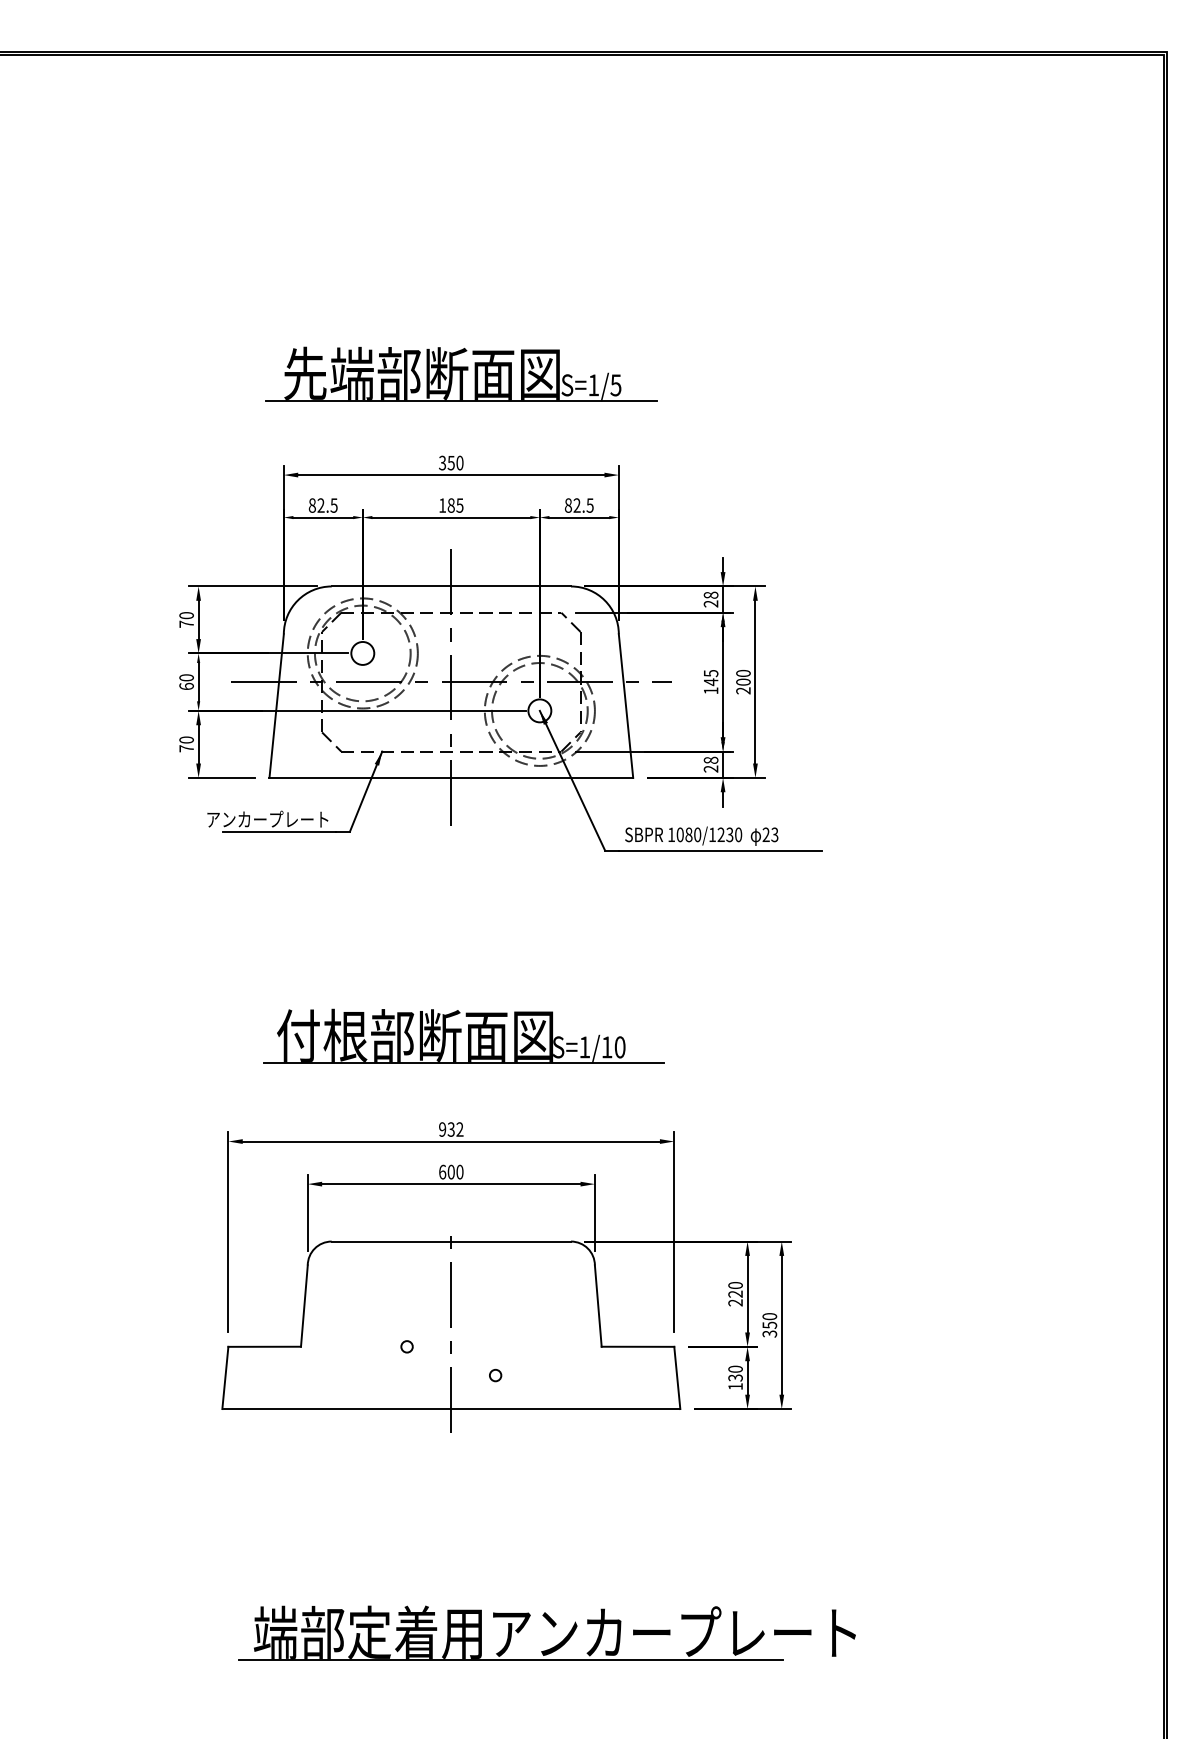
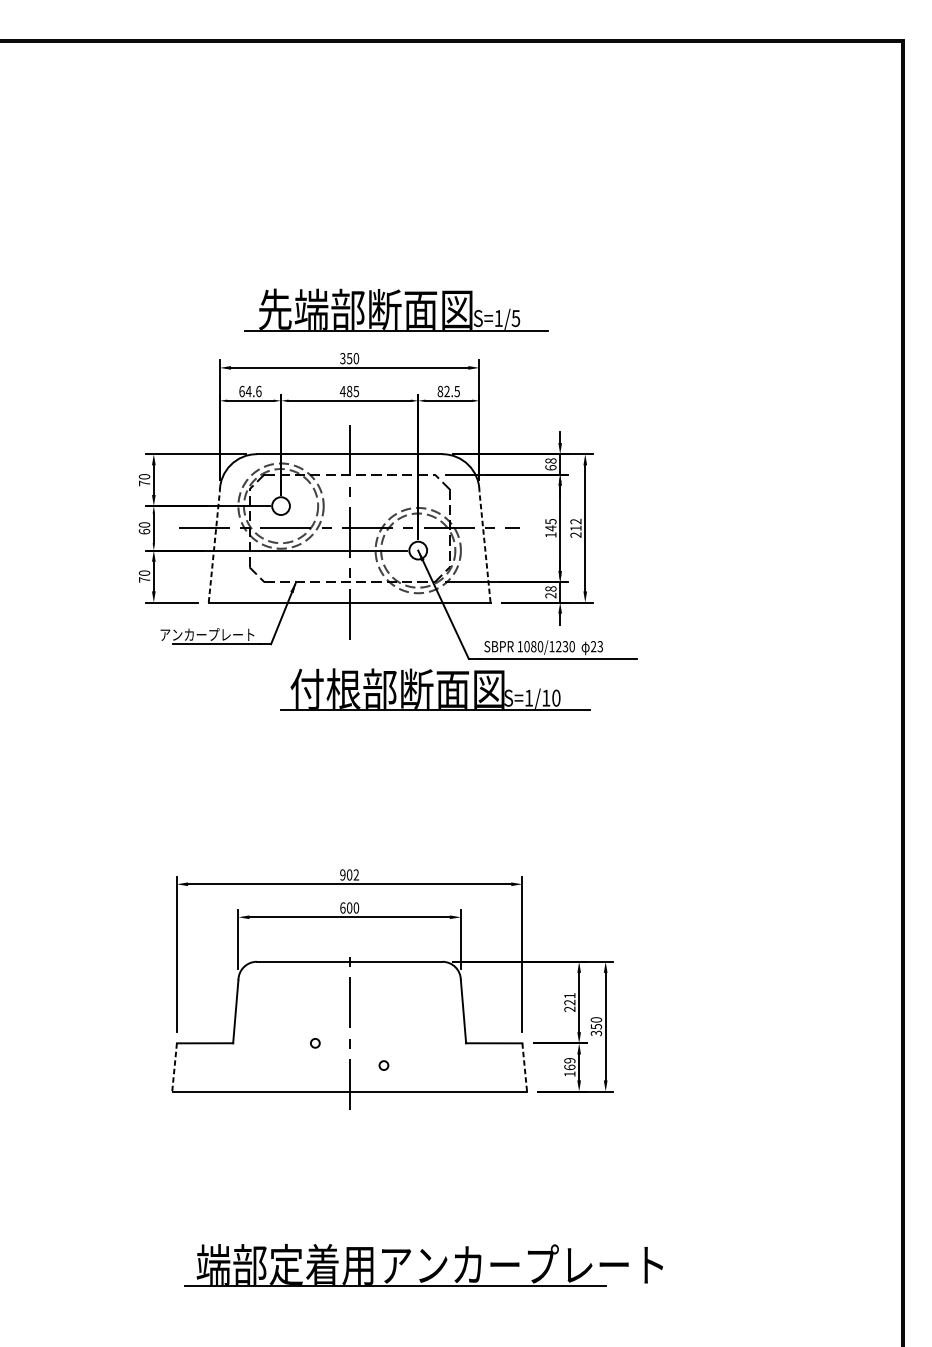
part: (461, 373) -> (396, 309), moved
text: (322, 505) -> (249, 391), 82.5 -> 64.6
text: (442, 505) -> (342, 391), 185 -> 485
text: (710, 603) -> (550, 467), 28 -> 68
text: (743, 677) -> (576, 524), 200 -> 212
line: (276, 705) -> (214, 546), solid -> dashed
line: (625, 705) -> (484, 546), solid -> dashed
part: (463, 1035) -> (435, 688), moved
text: (450, 1129) -> (349, 874), 932 -> 902
text: (735, 1285) -> (569, 995), 220 -> 221
text: (735, 1373) -> (569, 1063), 130 -> 169
line: (225, 1378) -> (174, 1067), solid -> dashed
line: (677, 1378) -> (524, 1067), solid -> dashed

